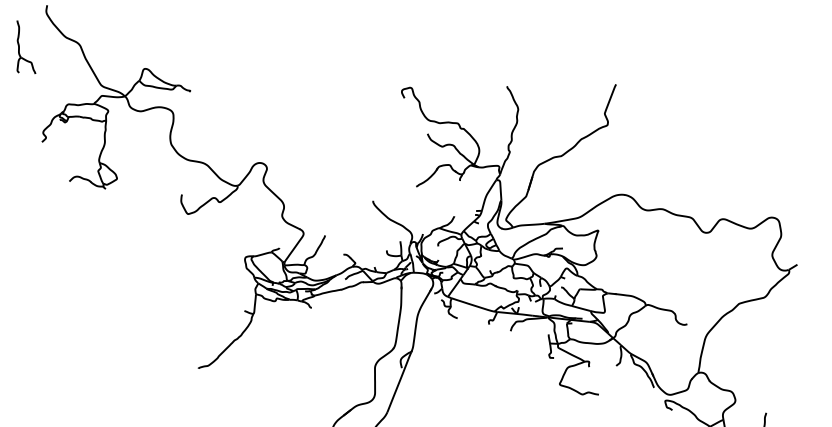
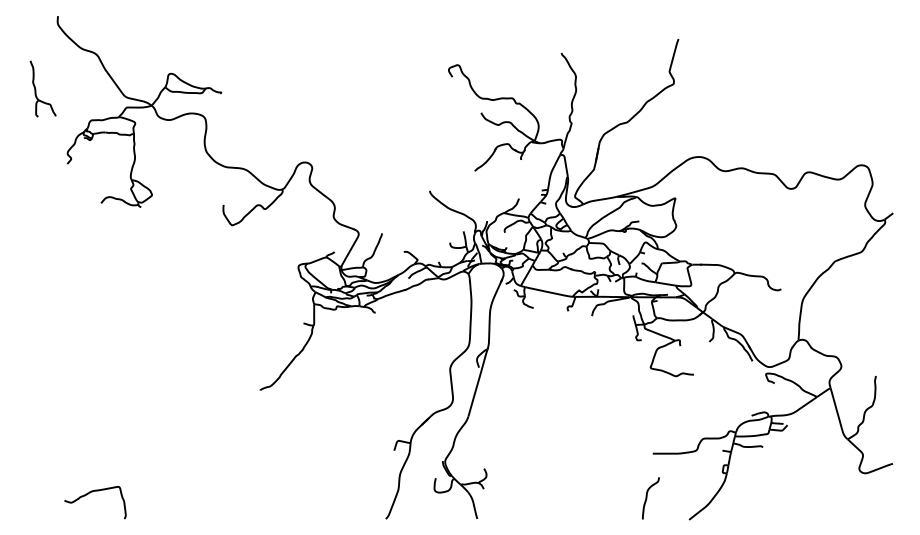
part: (20, 47) -> (36, 89), moved

